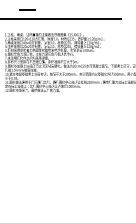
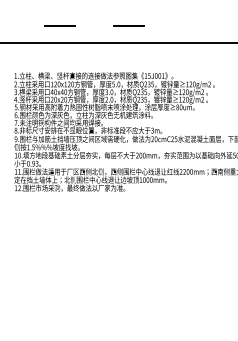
line: (61, 9) -> (128, 24), added

